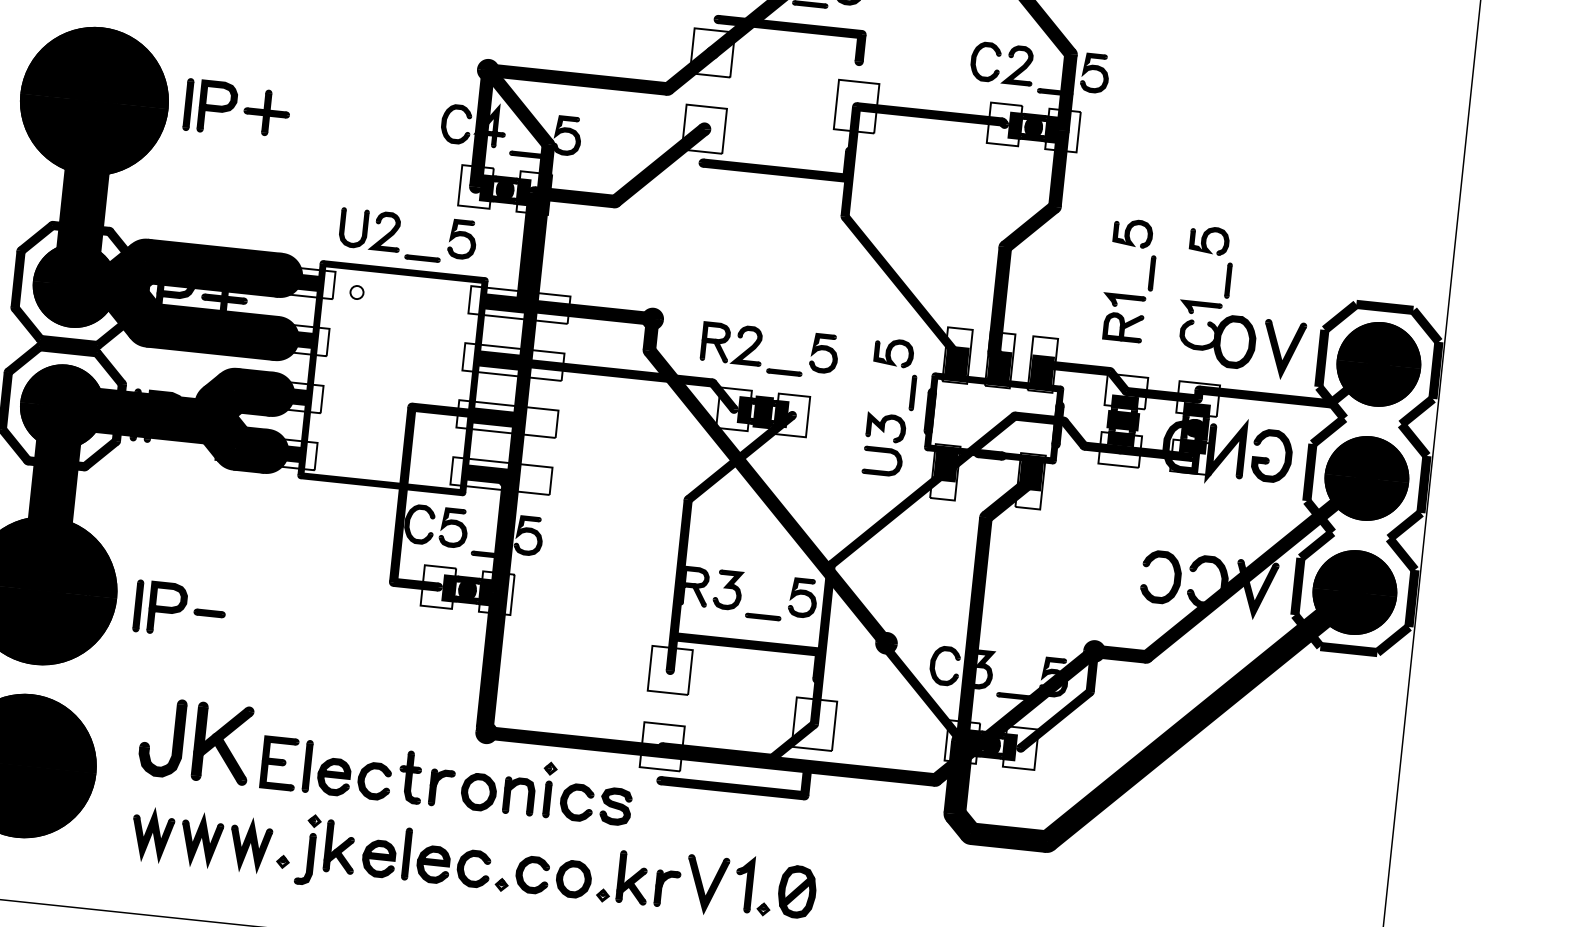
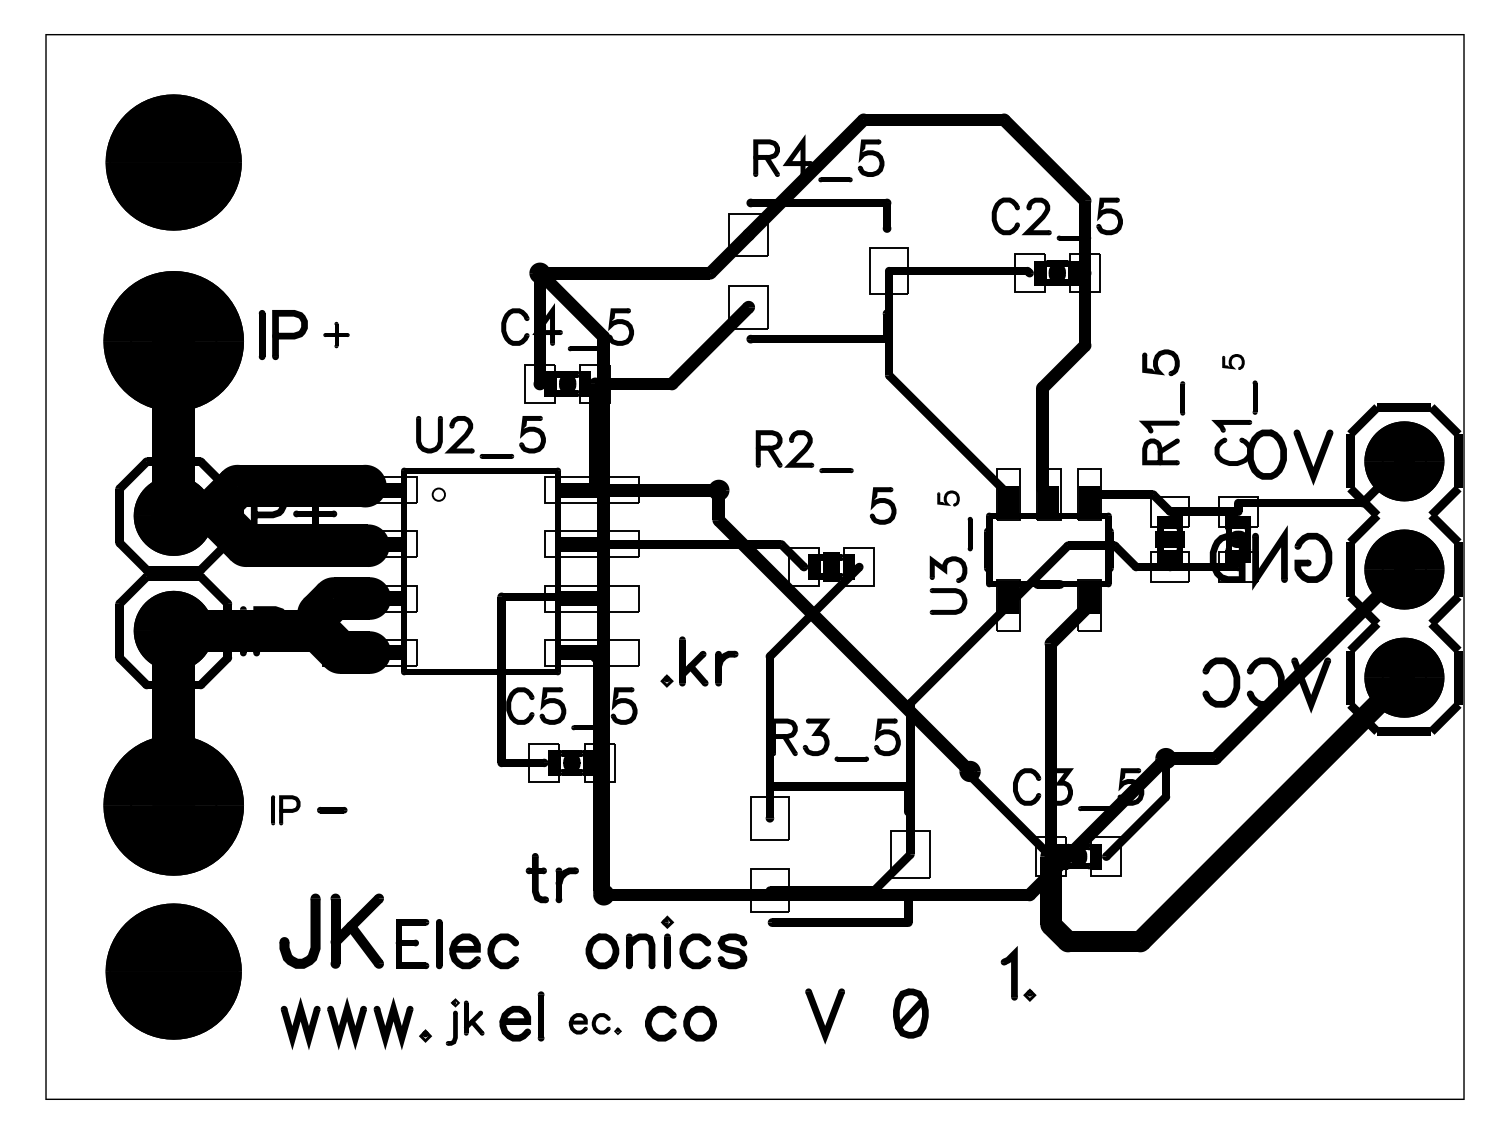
part: (266, 112) -> (336, 334), size x0.6
part: (1209, 240) -> (1233, 361), size x0.6
part: (752, 348) -> (804, 451), moved
part: (894, 353) -> (948, 498), size x0.6
part: (160, 608) -> (285, 810), size x0.6
part: (425, 779) -> (551, 878), moved
part: (325, 850) -> (464, 1021), size x0.7
part: (463, 867) -> (595, 1023), size x0.6
part: (639, 878) -> (699, 661), moved
part: (753, 885) -> (1018, 973), moved

